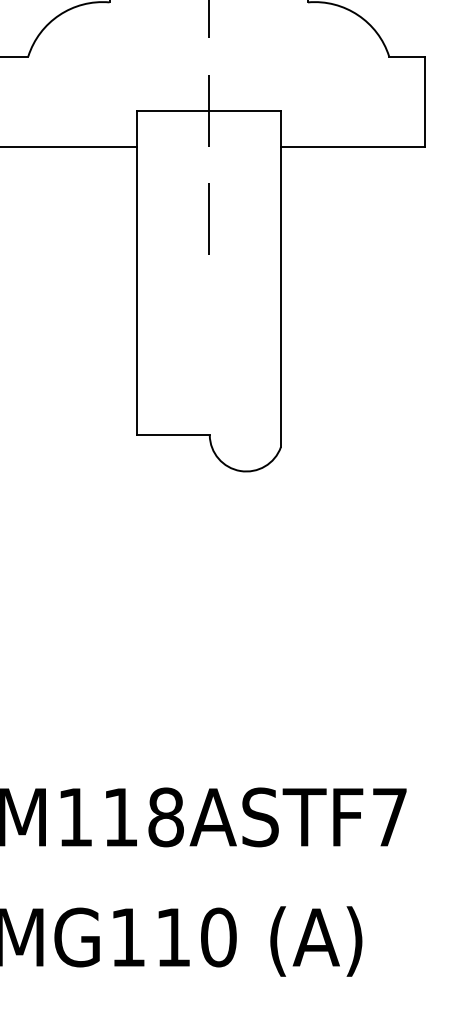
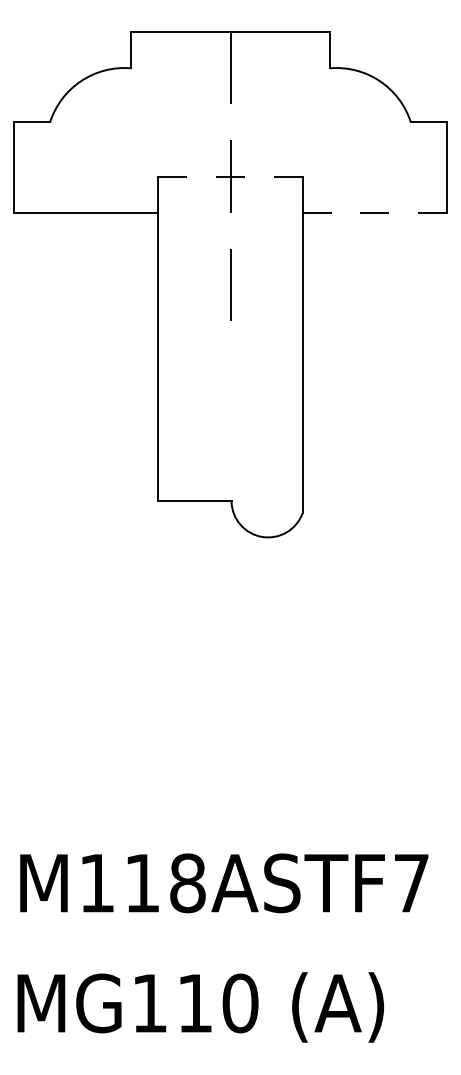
line: (208, 110) -> (230, 176), solid -> dashed
line: (353, 146) -> (375, 212), solid -> dashed

